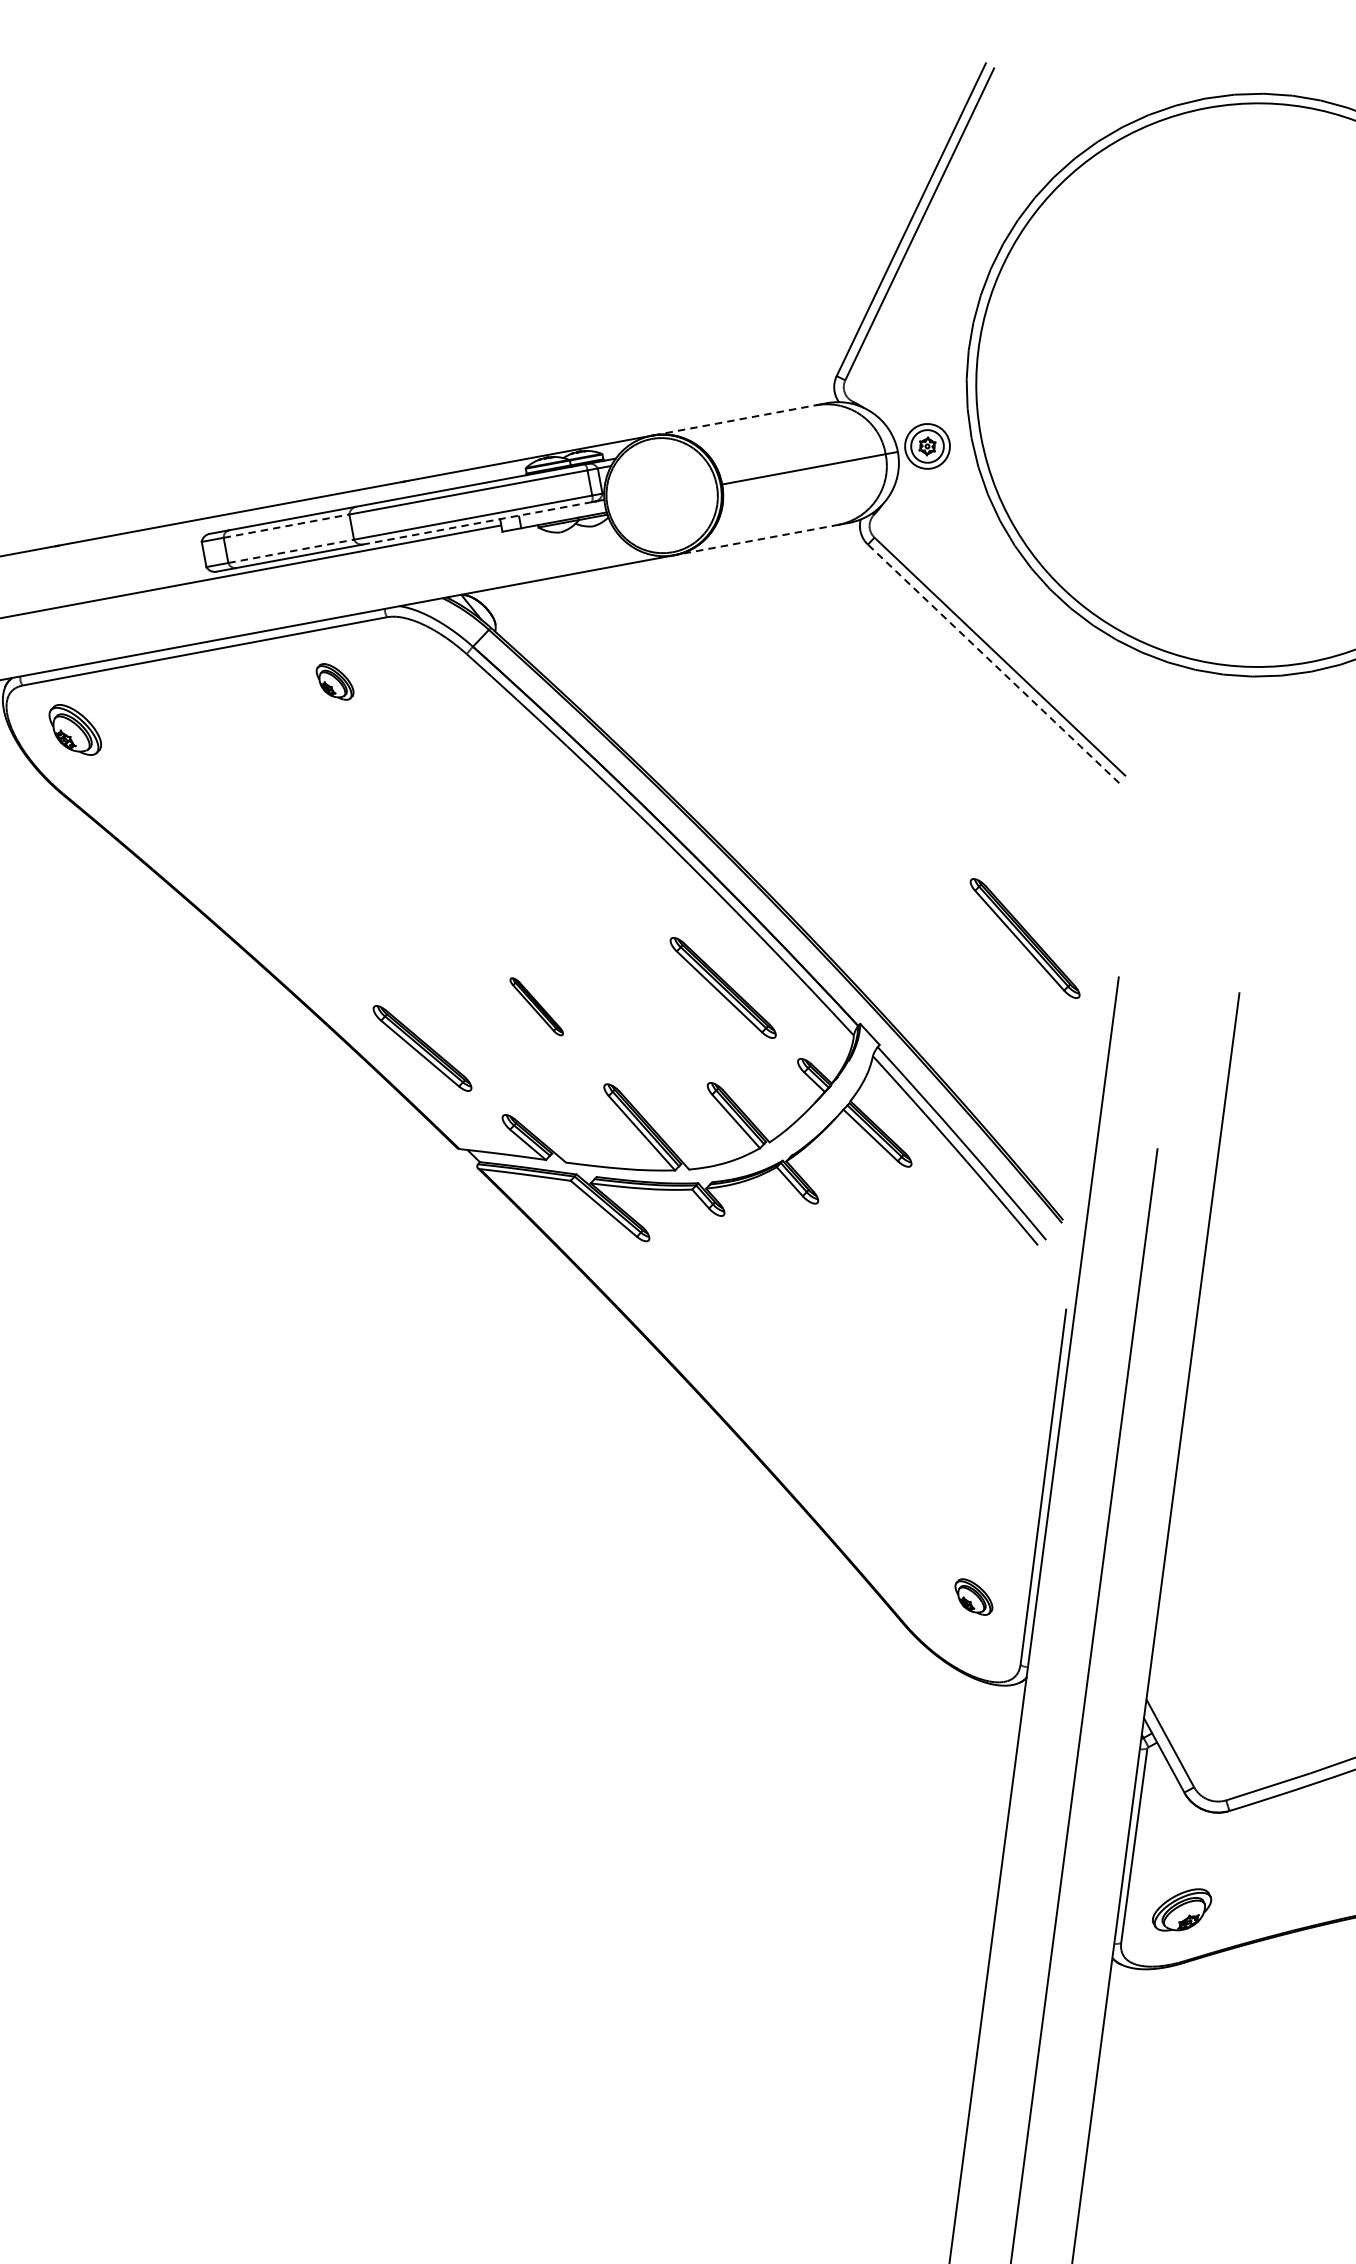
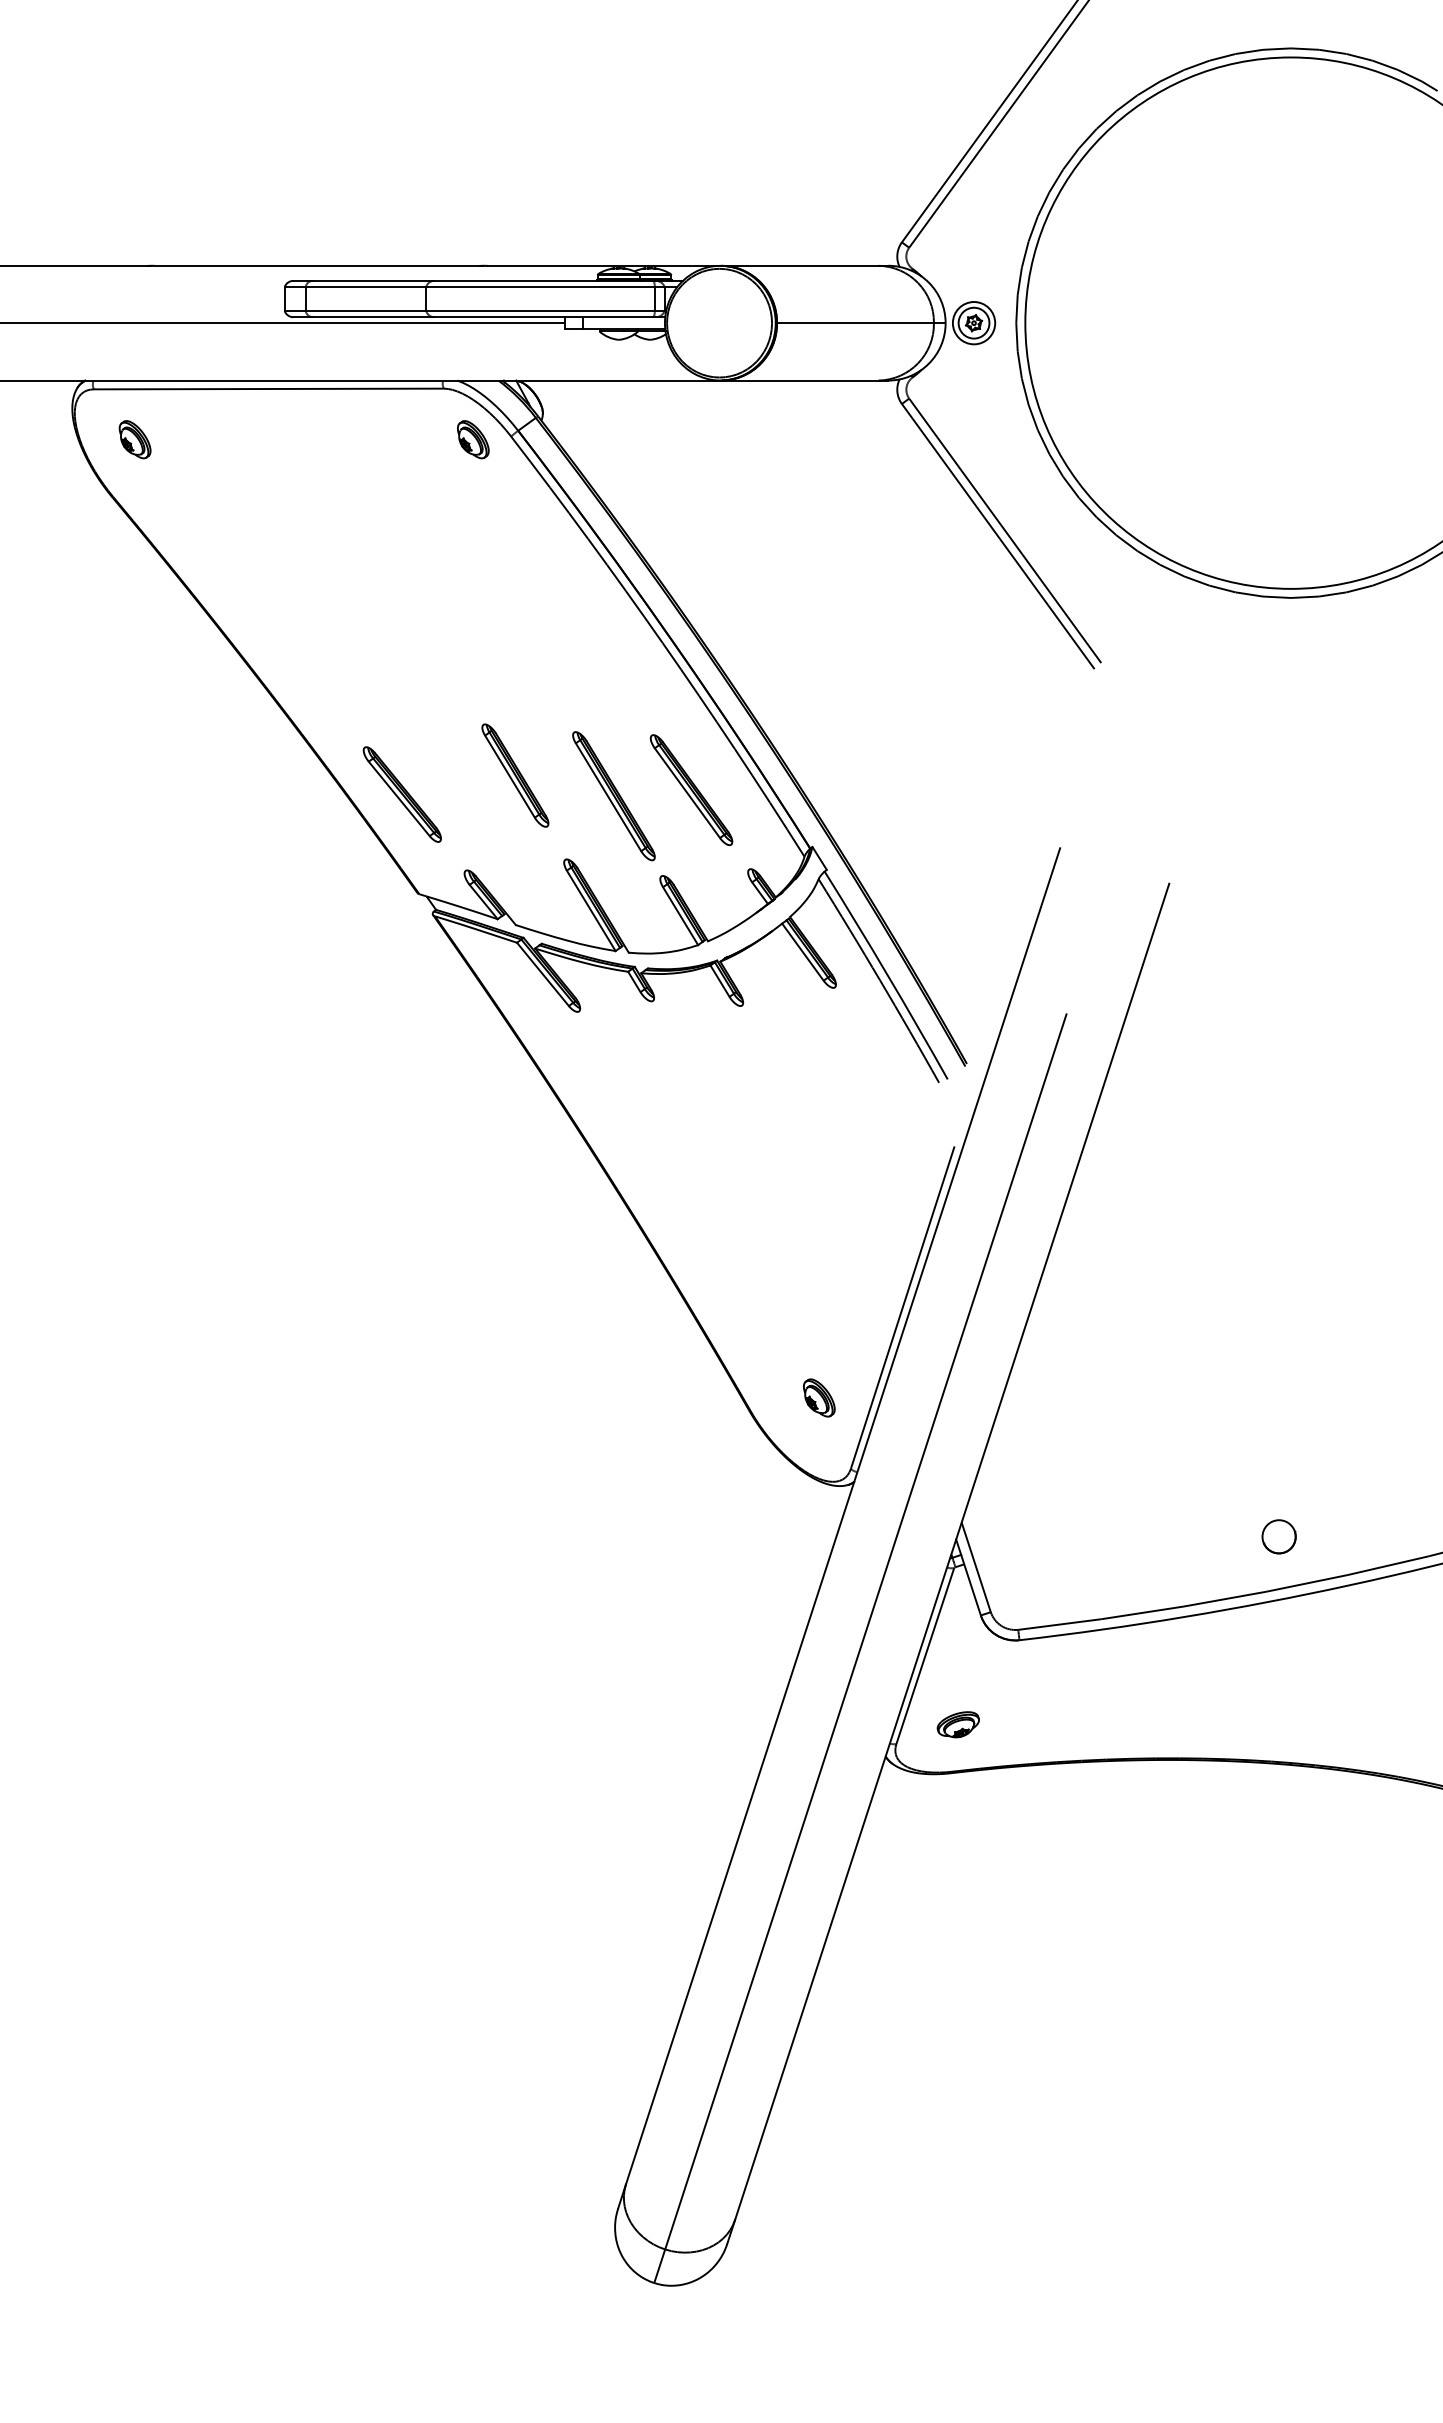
line: (735, 419) -> (800, 265), dashed -> solid
line: (477, 523) -> (543, 317), dashed -> solid
line: (286, 525) -> (366, 286), dashed -> solid
line: (756, 539) -> (799, 380), dashed -> solid
line: (291, 551) -> (366, 311), dashed -> solid
line: (993, 663) -> (997, 535), dashed -> solid
part: (335, 681) -> (473, 439), moved
part: (74, 729) -> (134, 439), size x0.71
part: (1024, 938) -> (613, 796), moved
part: (536, 1006) -> (515, 775), size x1.67
part: (1181, 1910) -> (957, 1724), size x0.71

